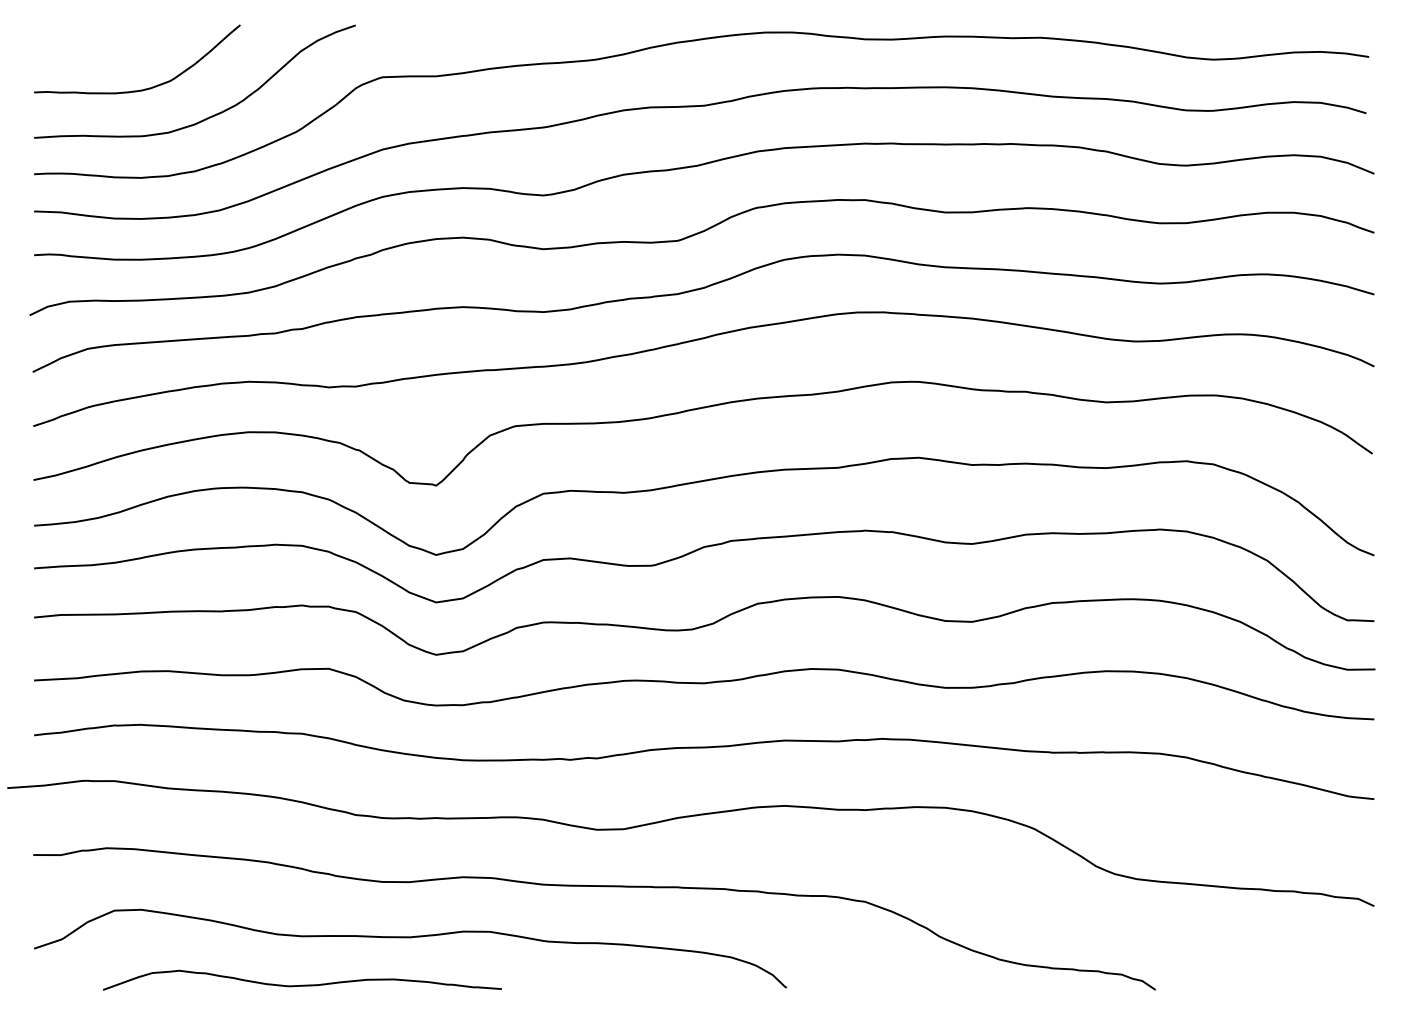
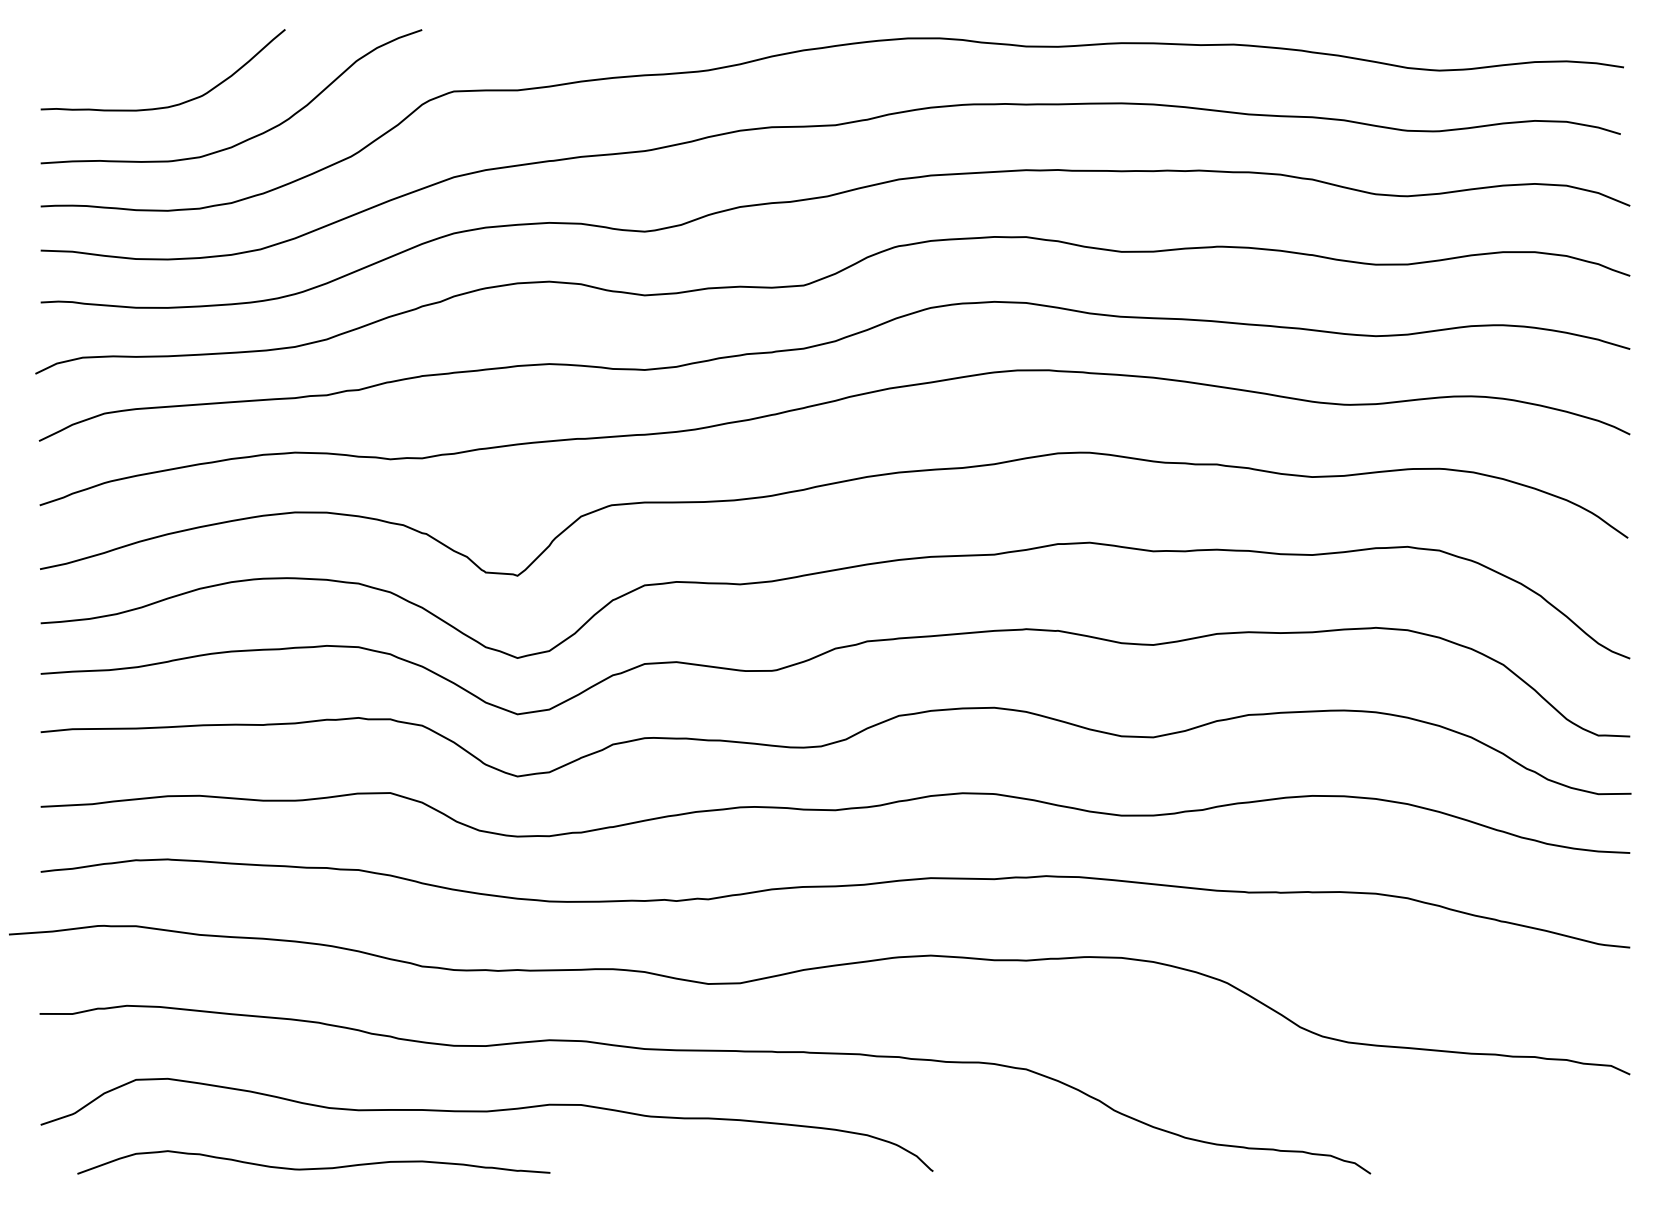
curve: (302, 984) -> (313, 1167), moved

